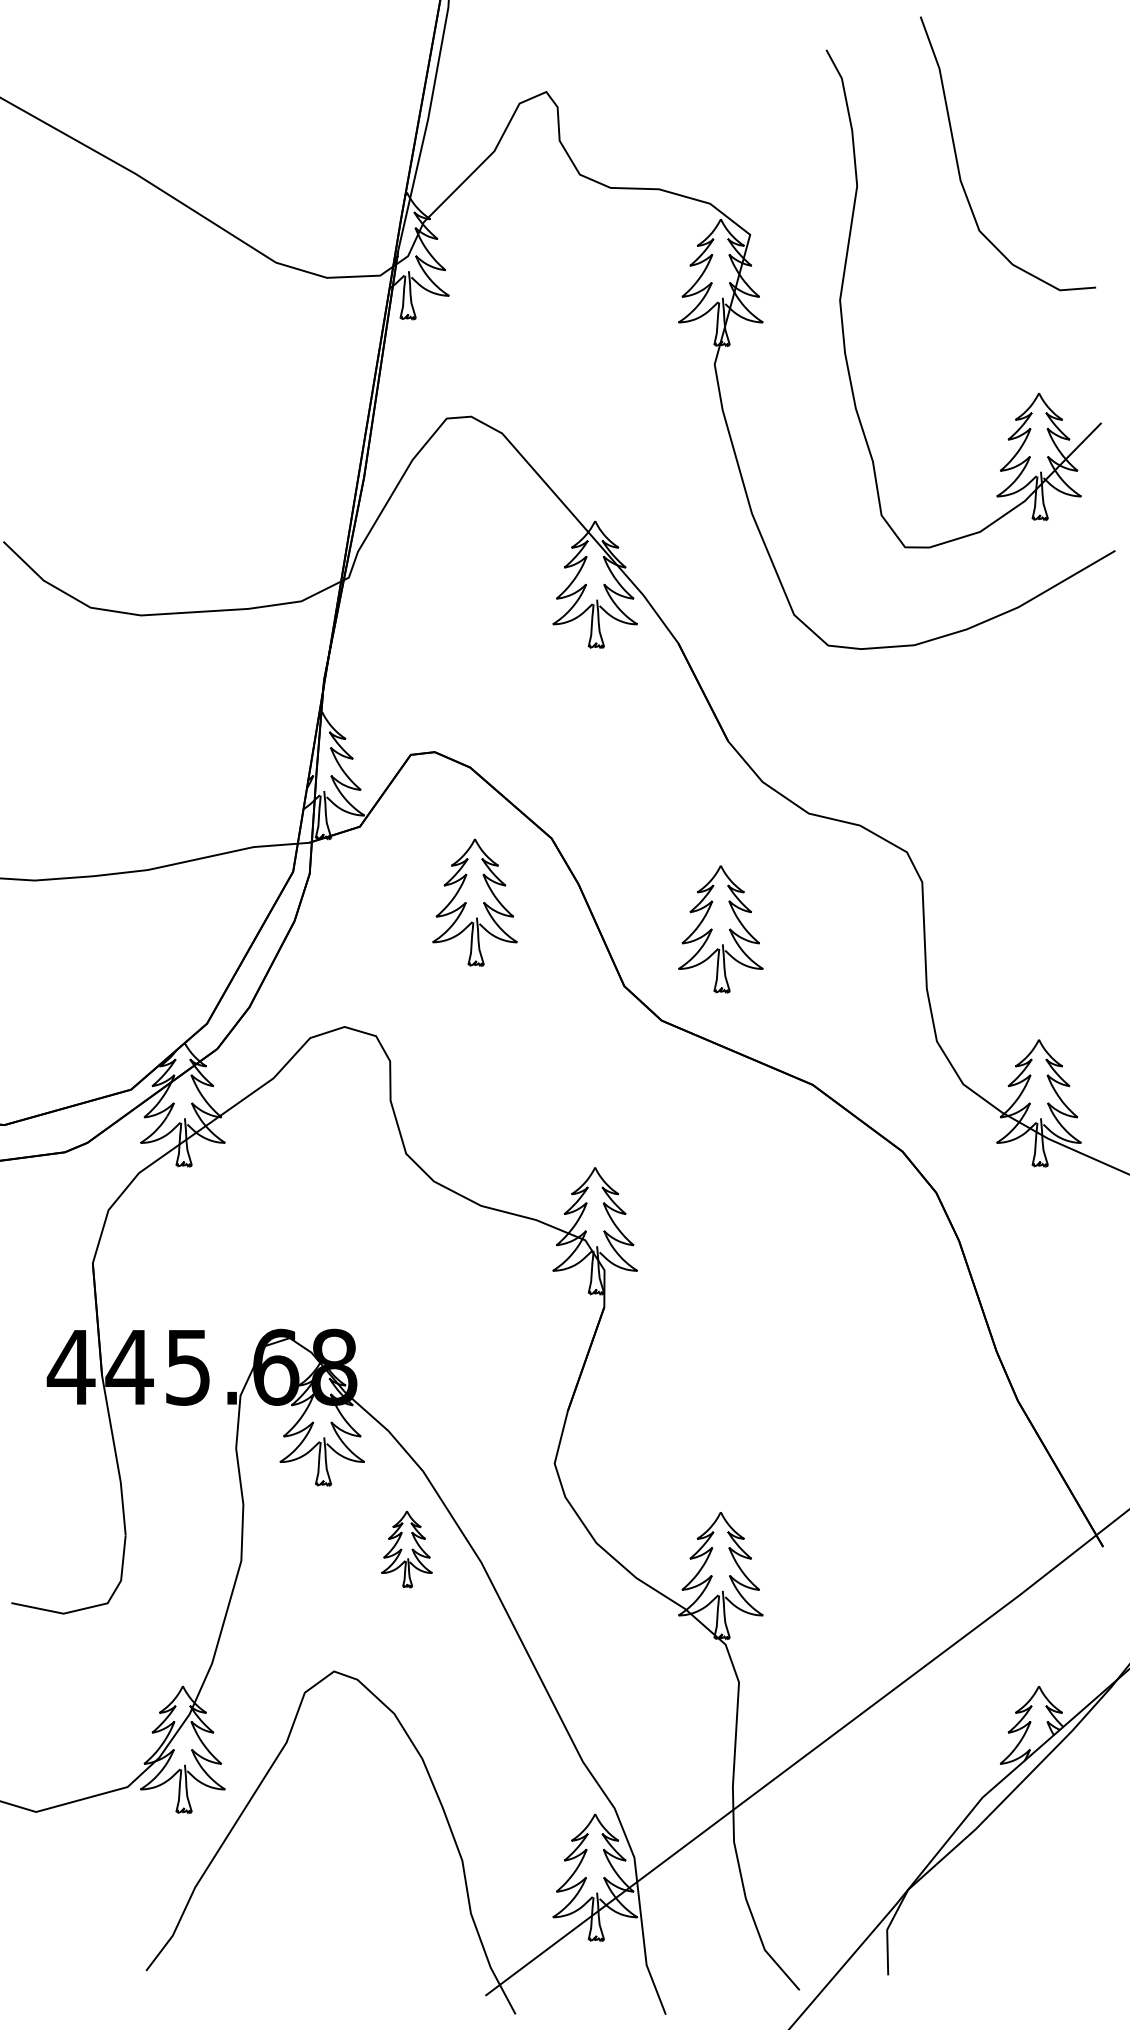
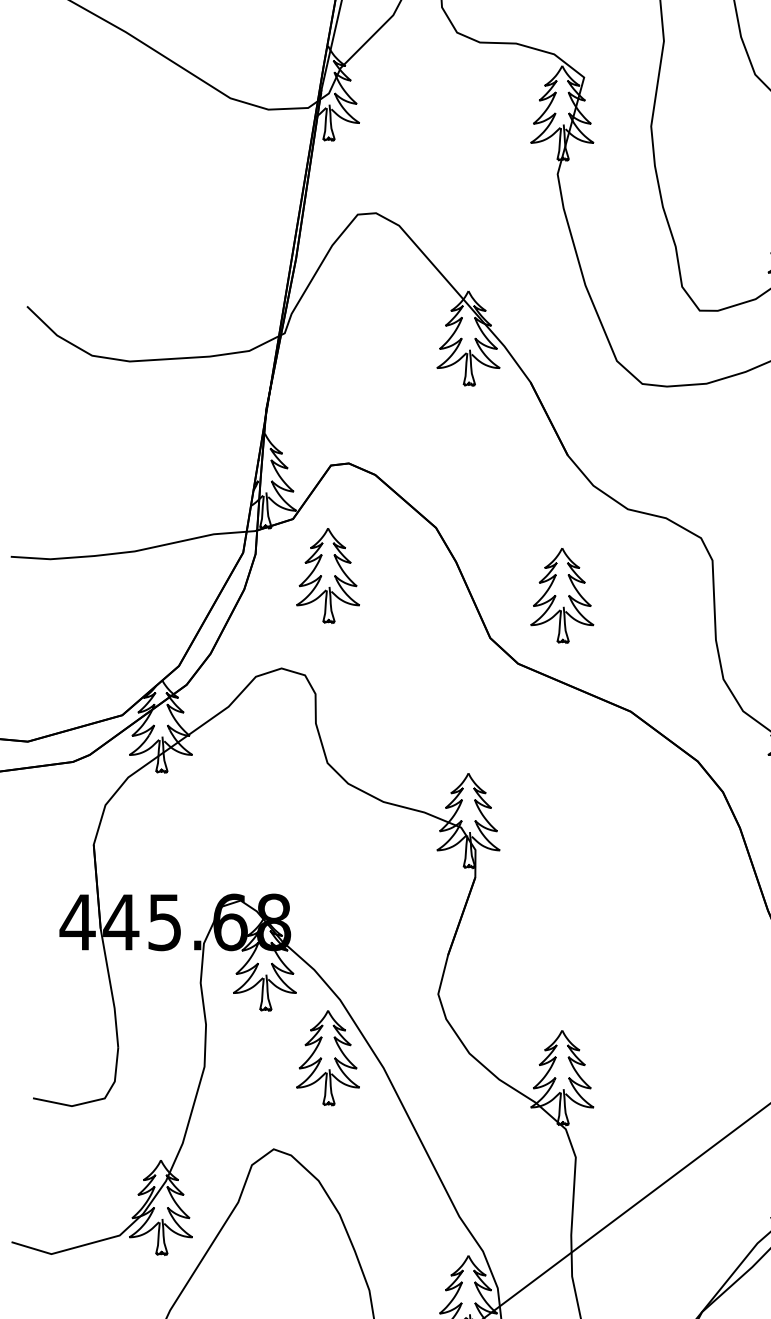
part: (474, 902) -> (327, 575), moved
part: (406, 1549) -> (327, 1058), size x1.67

